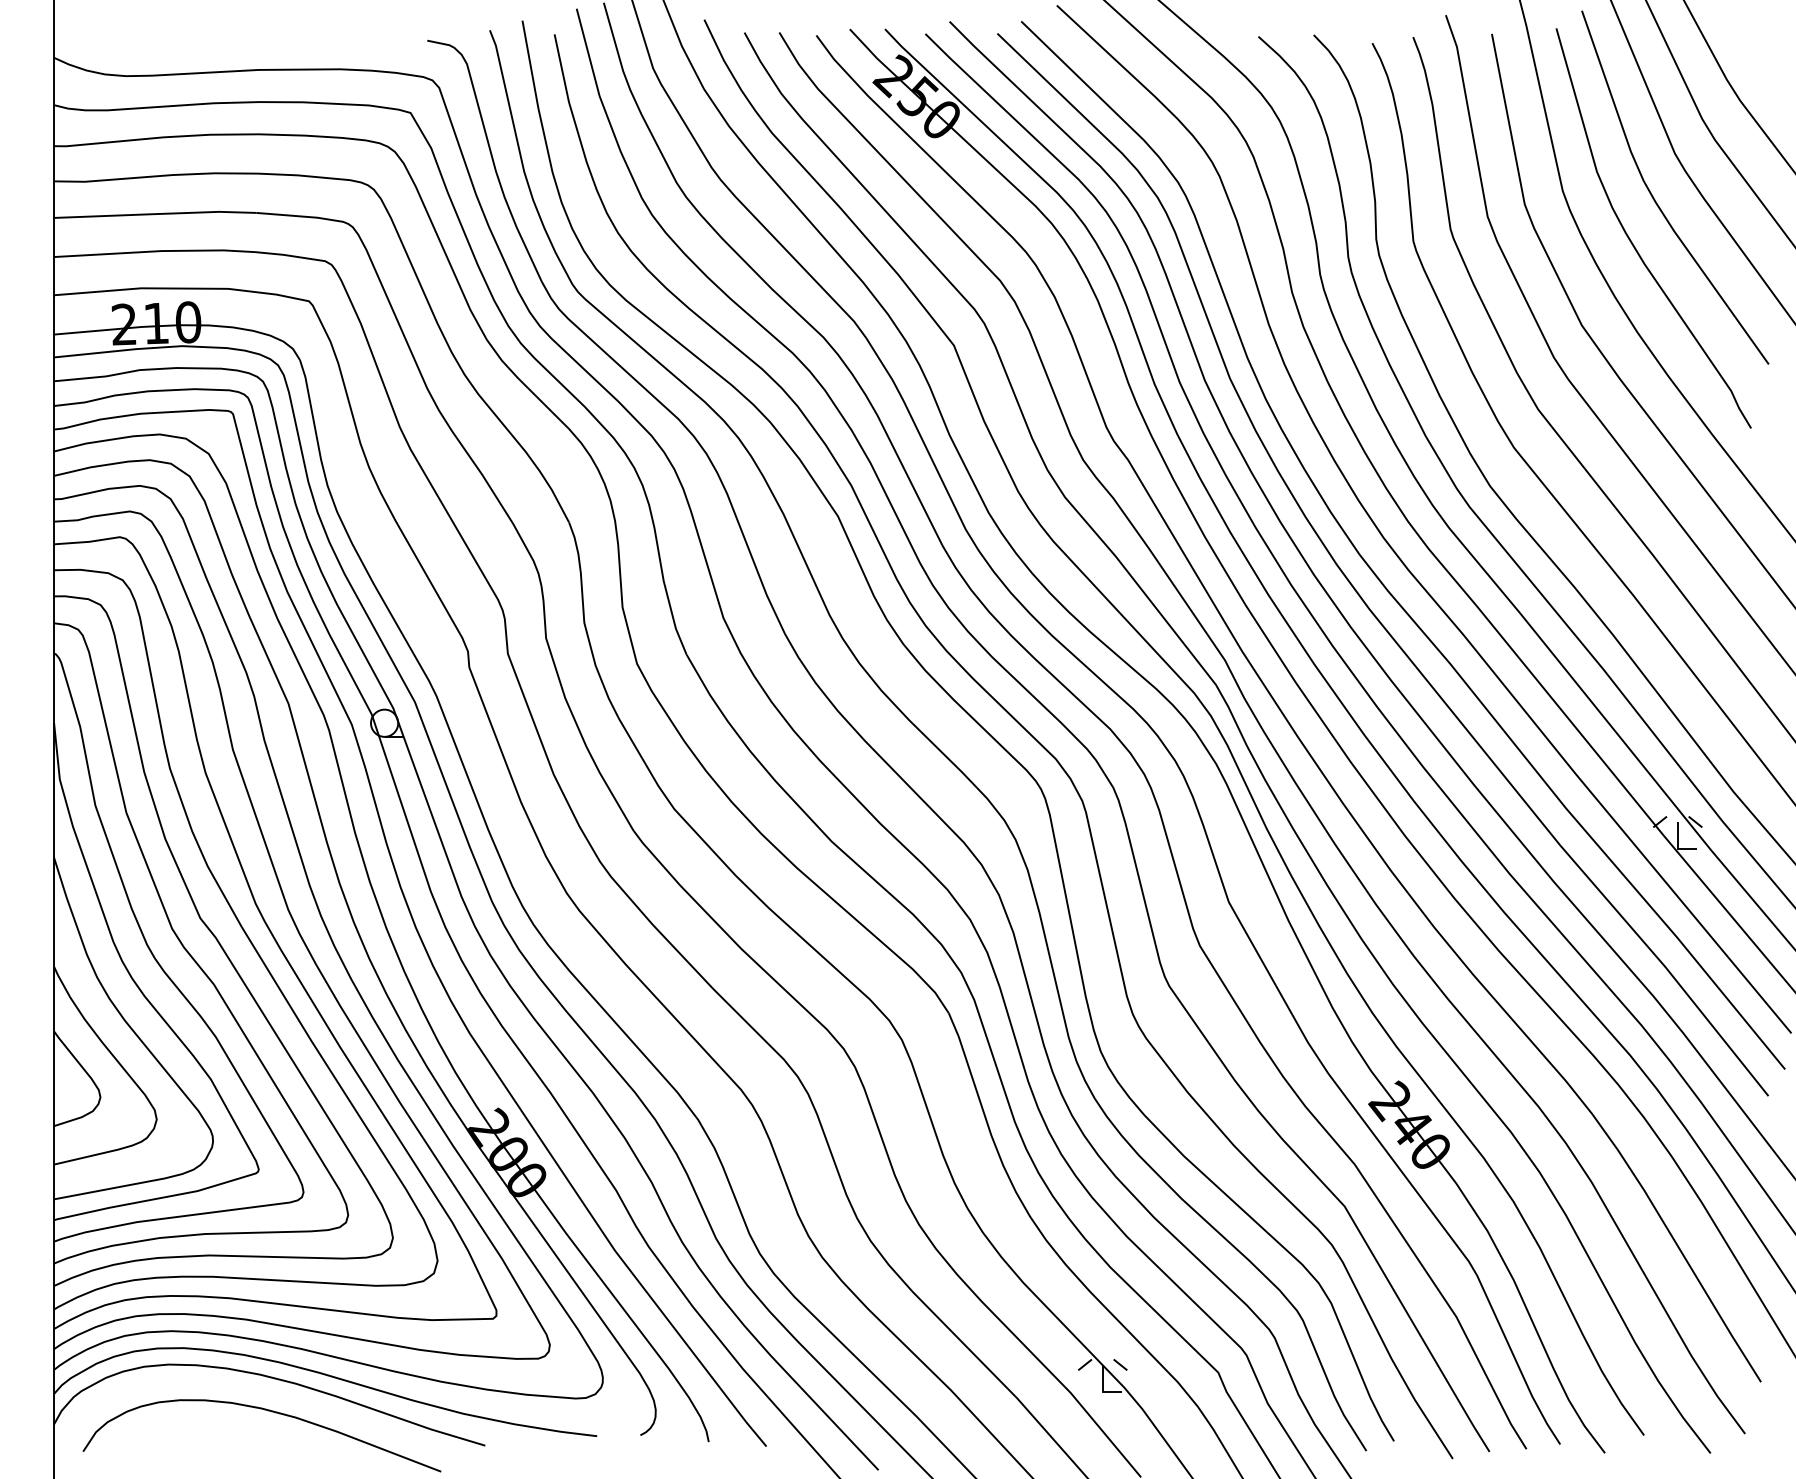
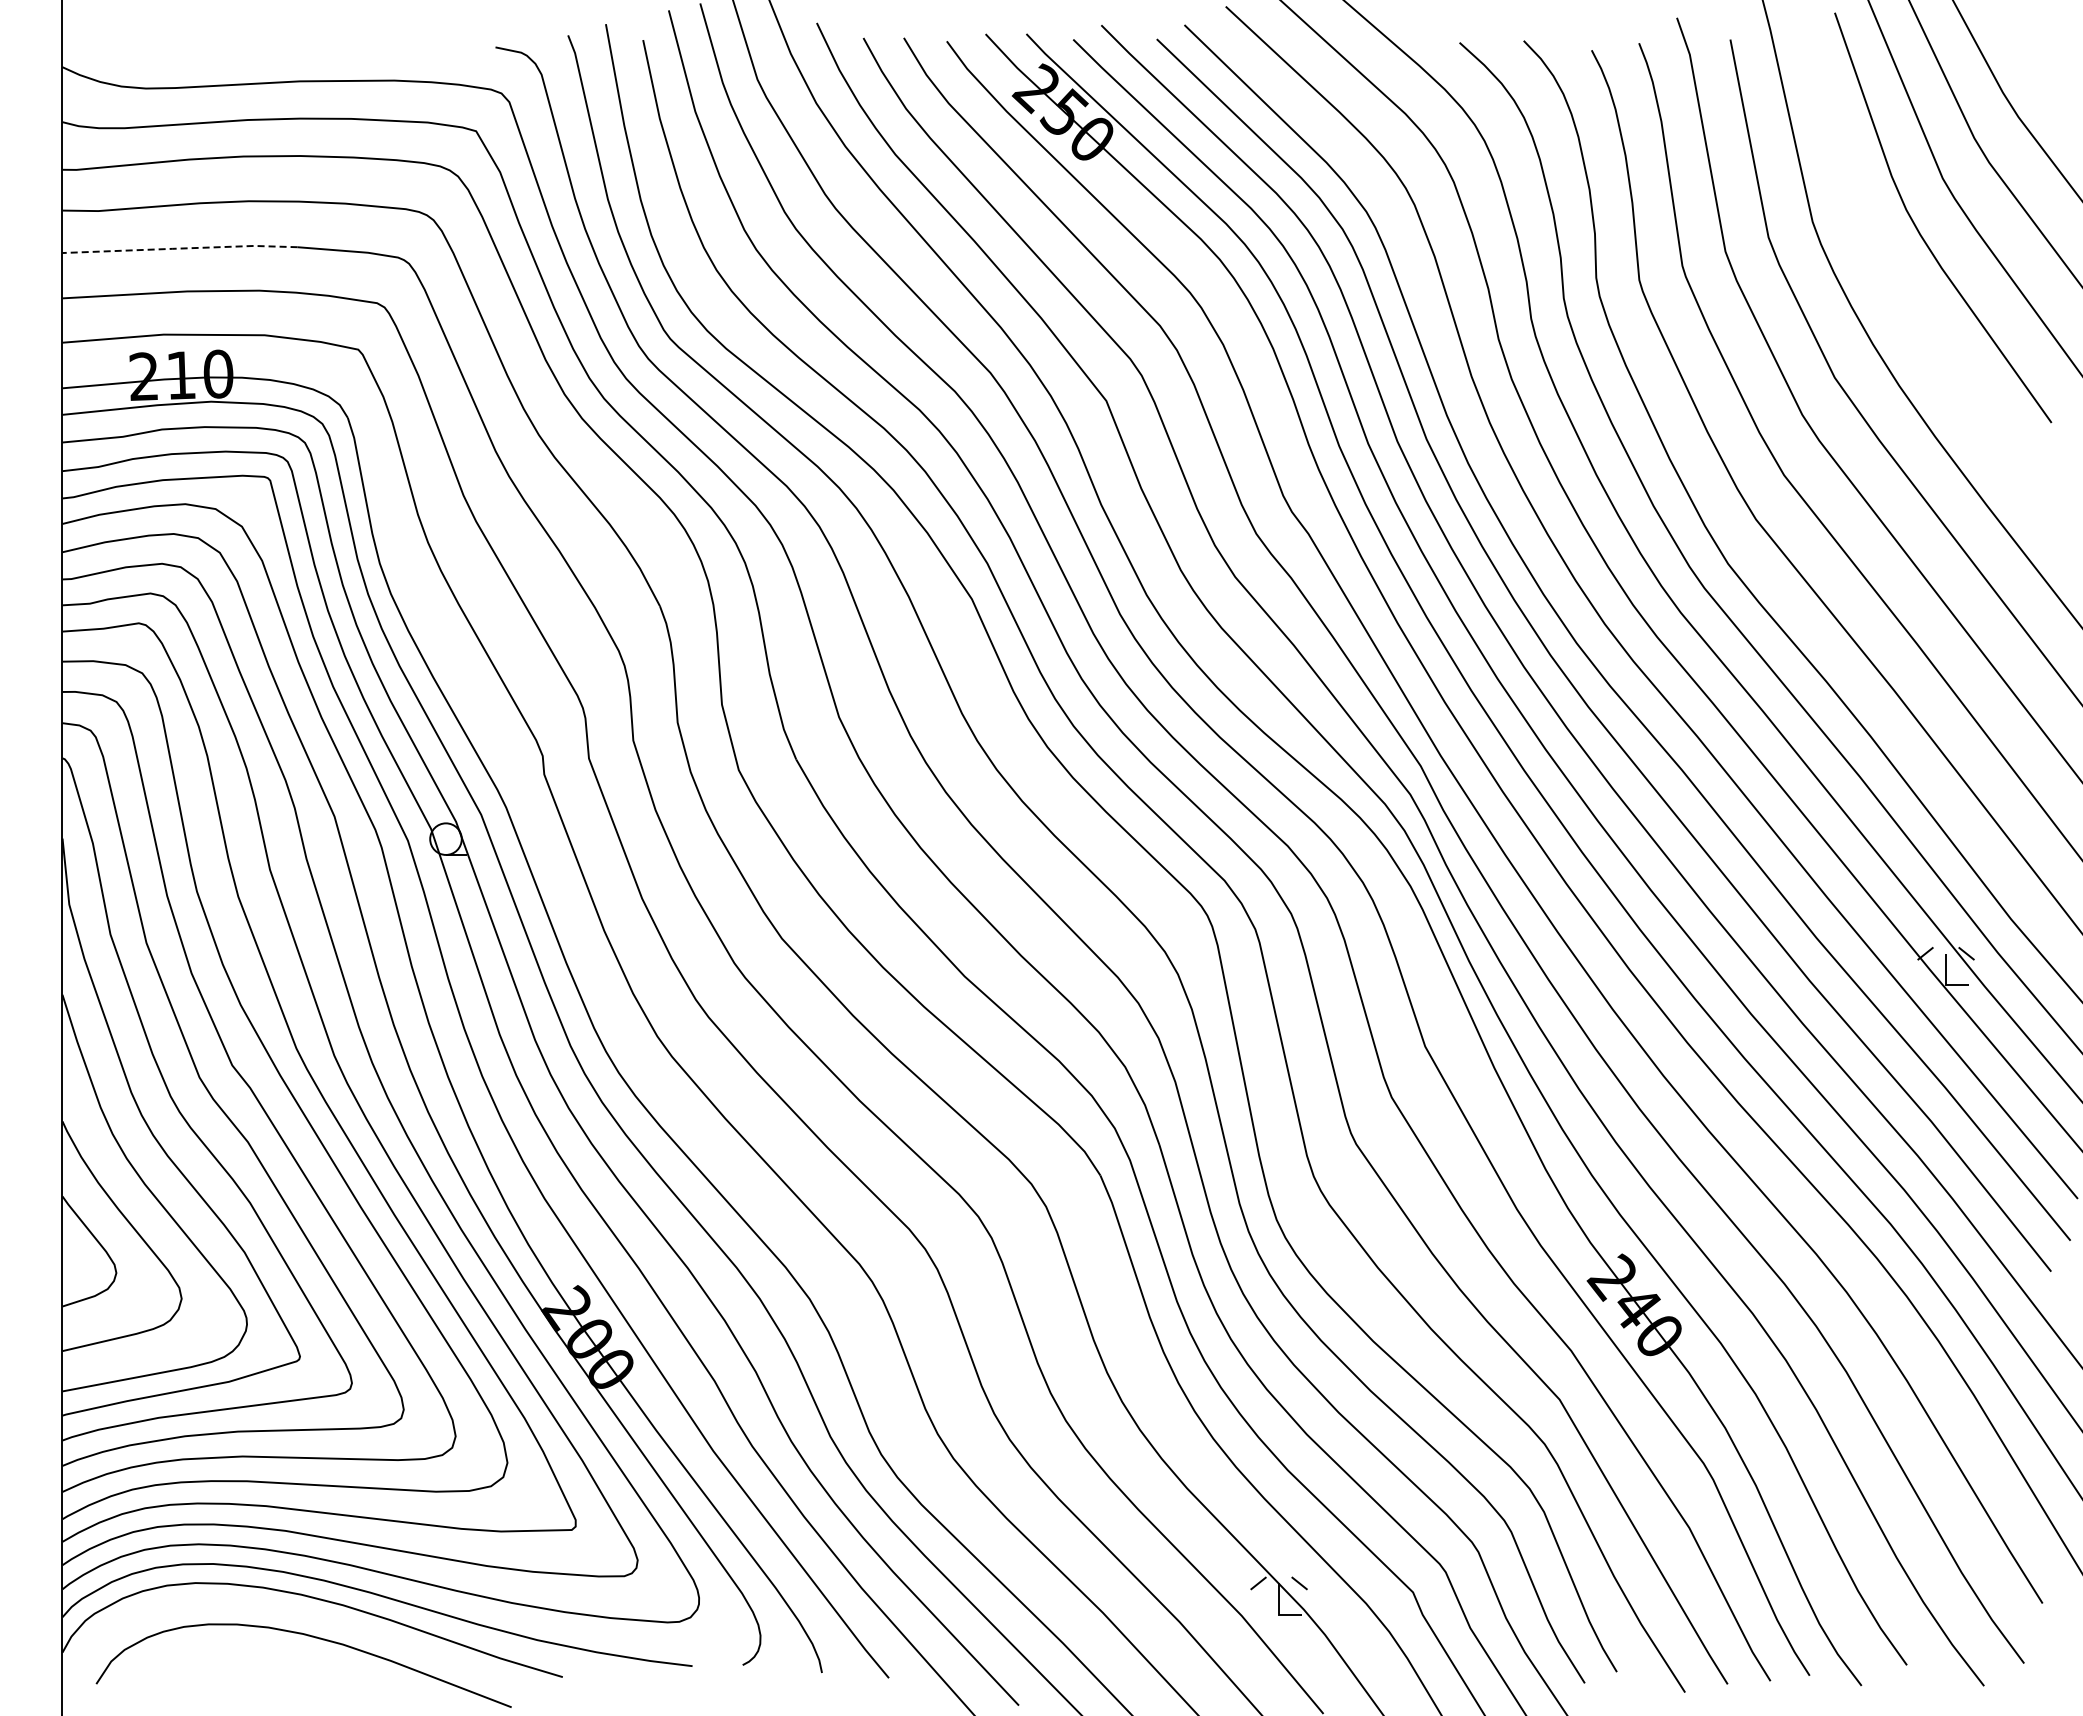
line: (155, 214) -> (180, 248), solid -> dashed
curve: (1631, 240) -> (1892, 279), removed

